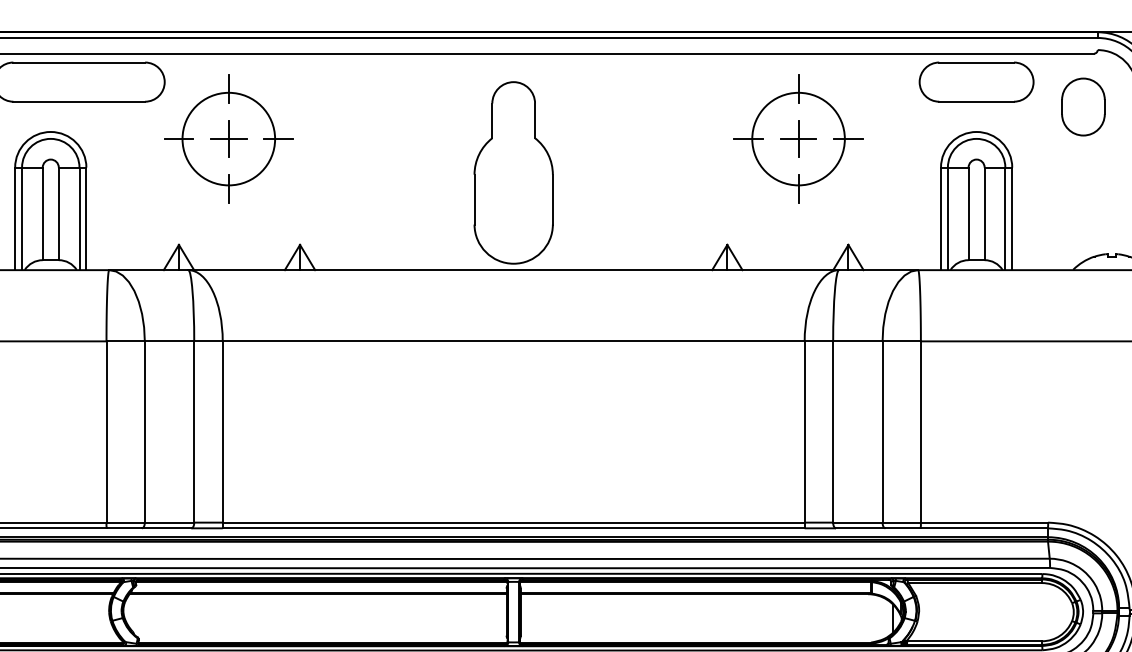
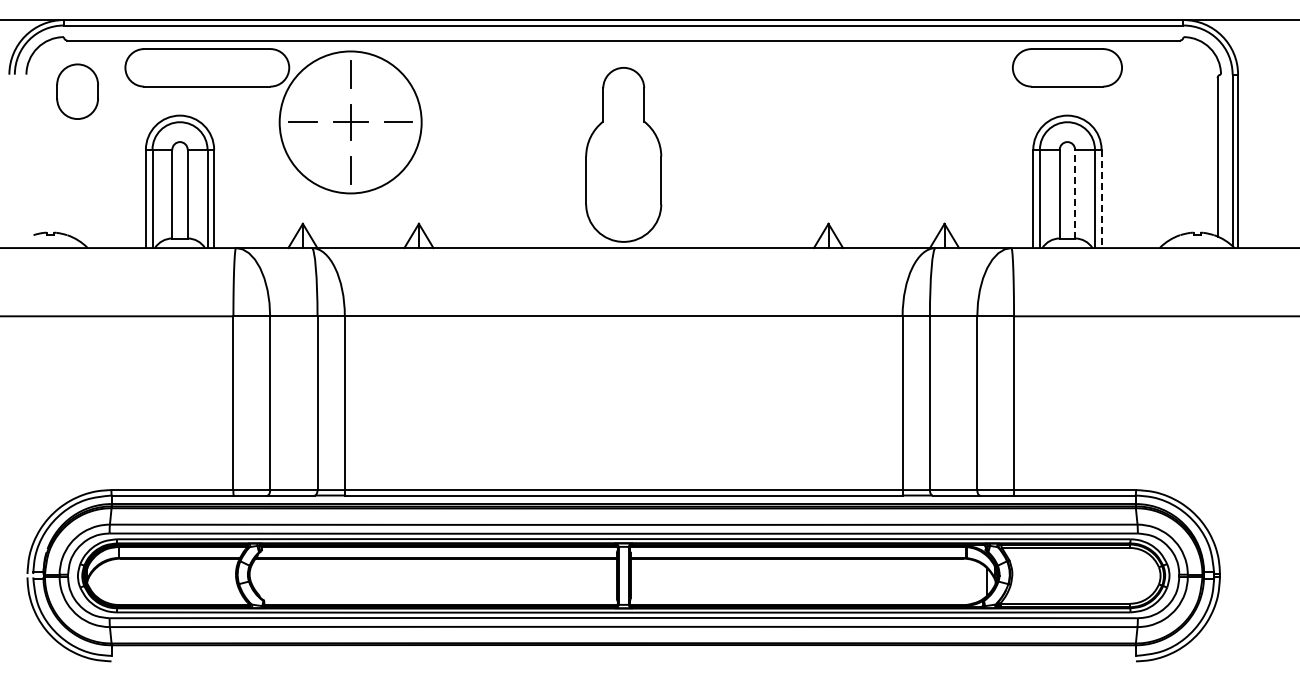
part: (1083, 106) -> (1169, 91), removed
circle: (228, 139) -> (350, 122), size x1.6
part: (798, 139) -> (896, 122), removed
line: (985, 213) -> (1075, 193), solid -> dashed
line: (1012, 219) -> (1101, 199), solid -> dashed

